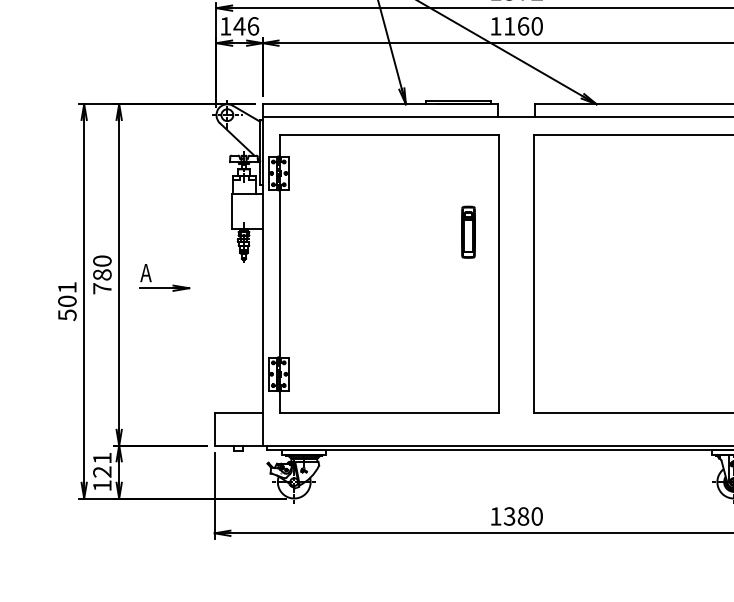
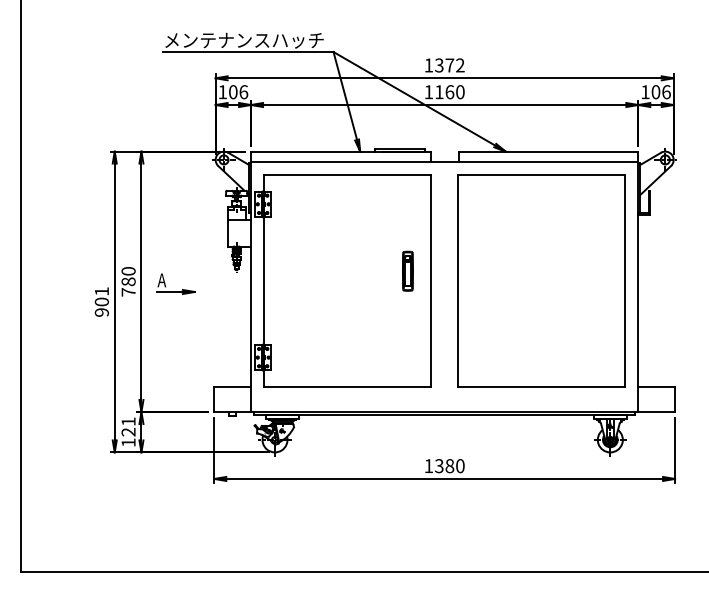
text: (238, 26) -> (232, 92), 146 -> 106
part: (467, 231) -> (407, 270), moved
text: (66, 315) -> (101, 312), 501 -> 901

